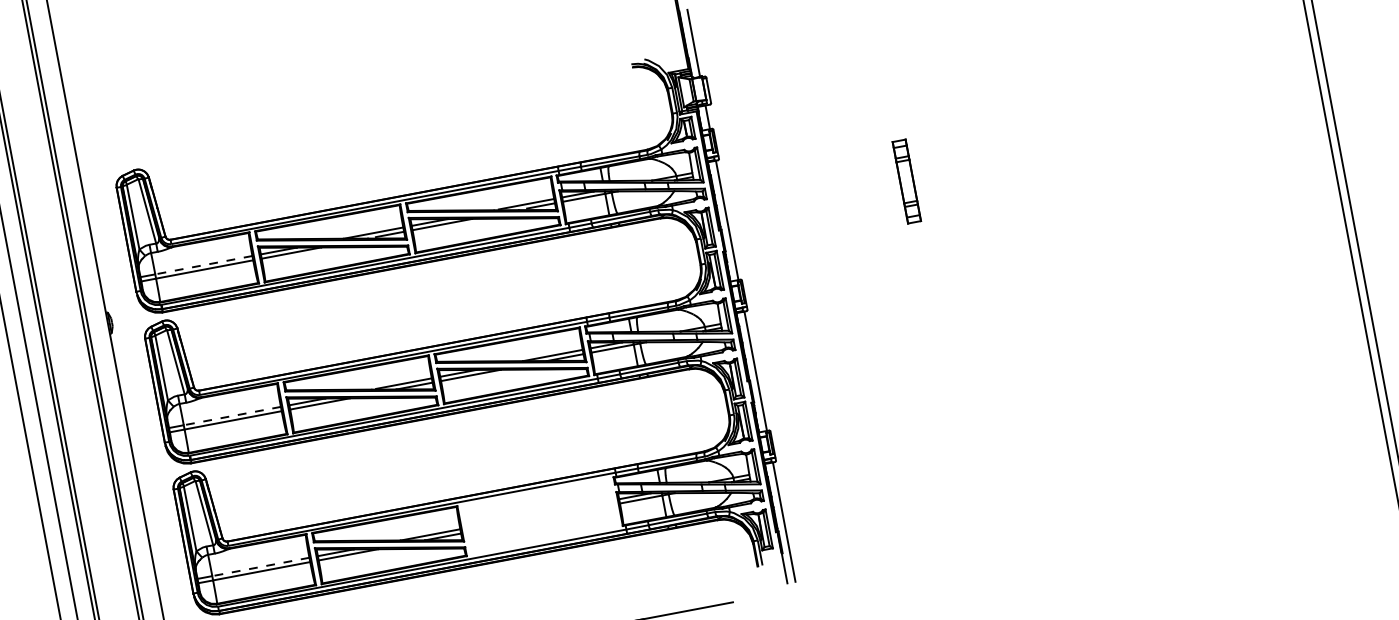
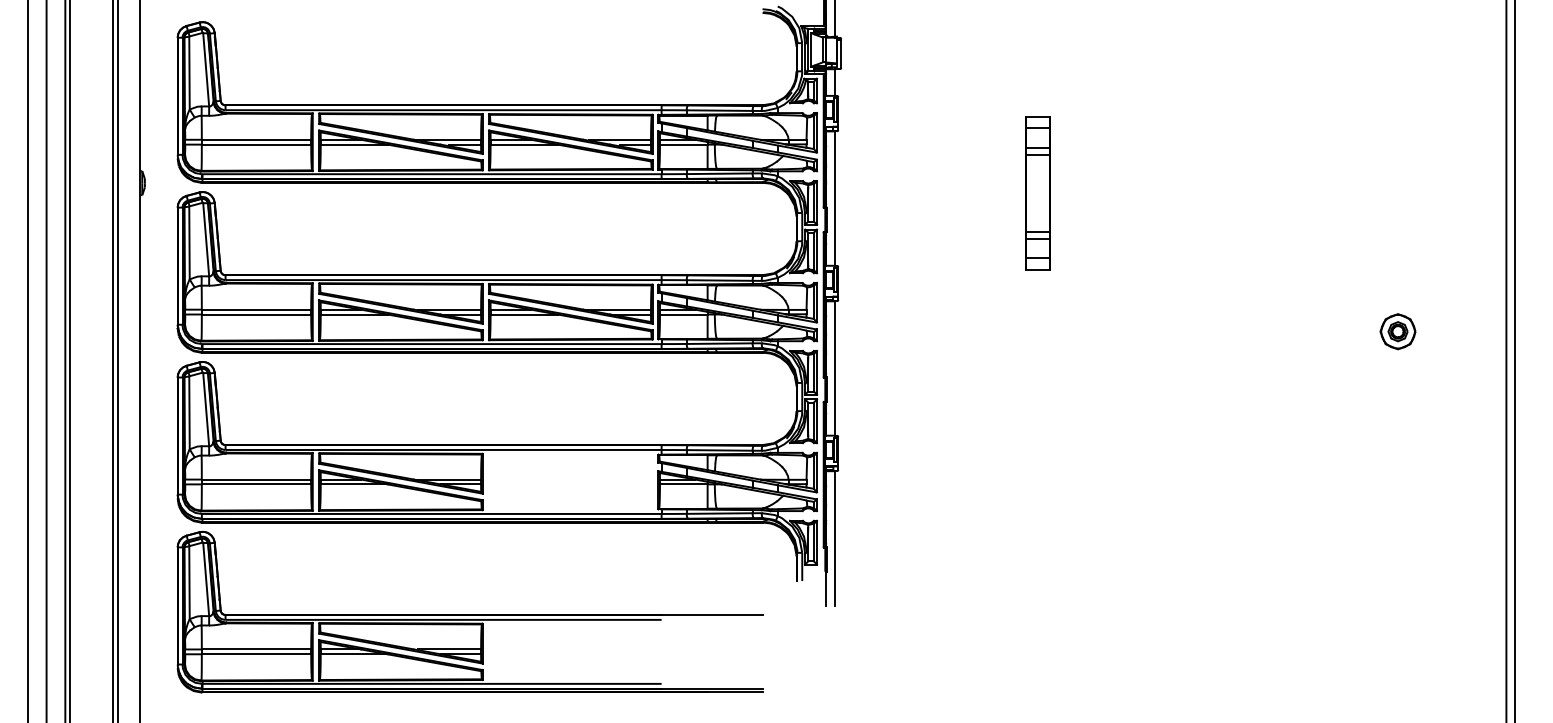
part: (906, 181) -> (1037, 193), size x1.67
part: (1249, 243) -> (1397, 331), added
line: (203, 264) -> (256, 139), dashed -> solid
line: (232, 415) -> (256, 309), dashed -> solid
line: (260, 566) -> (256, 479), dashed -> solid

